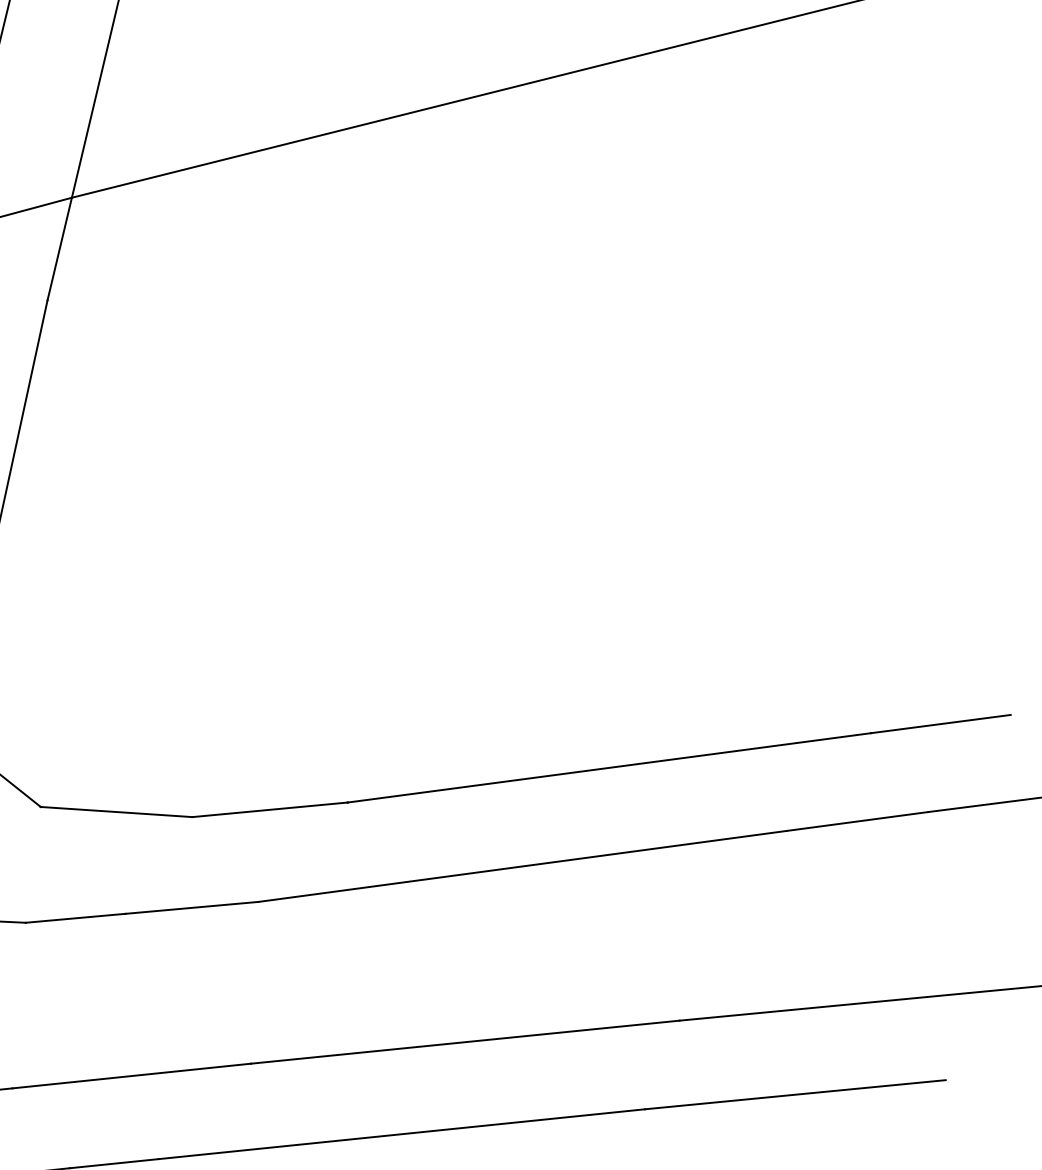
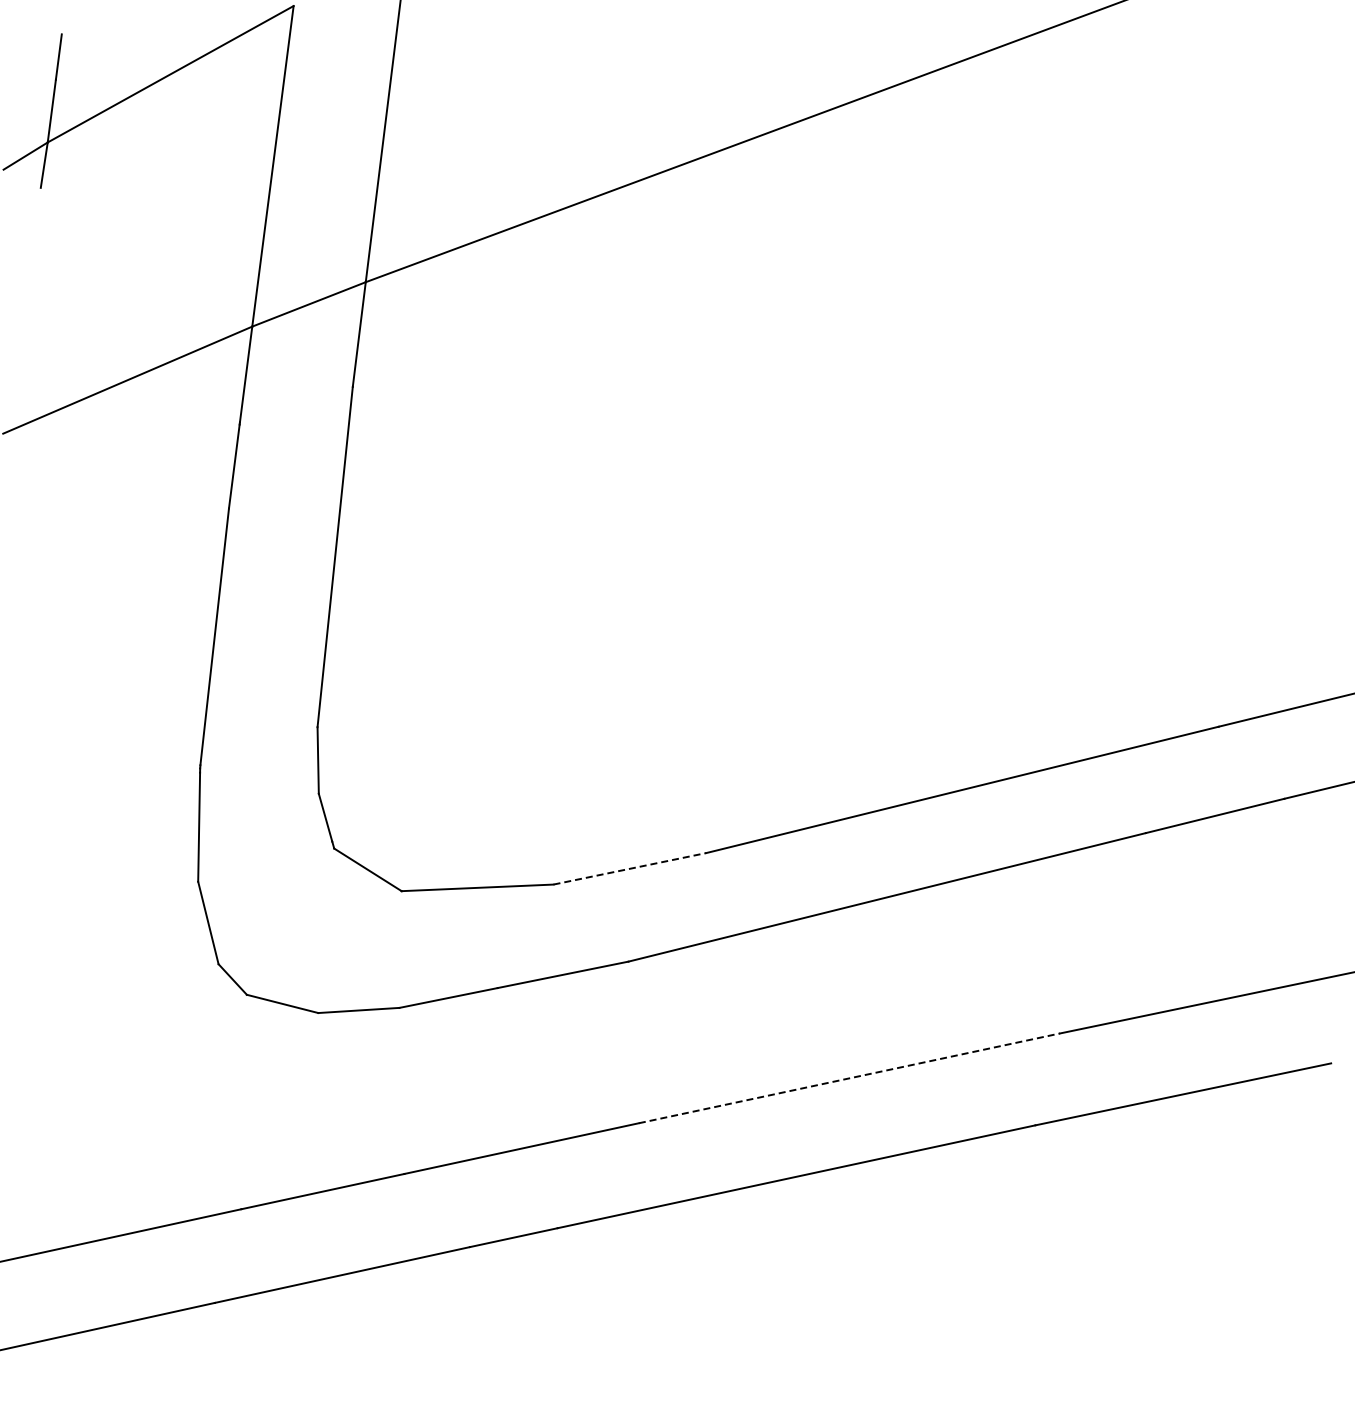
line: (269, 809) -> (629, 868), solid -> dashed
line: (465, 1042) -> (849, 1078), solid -> dashed

